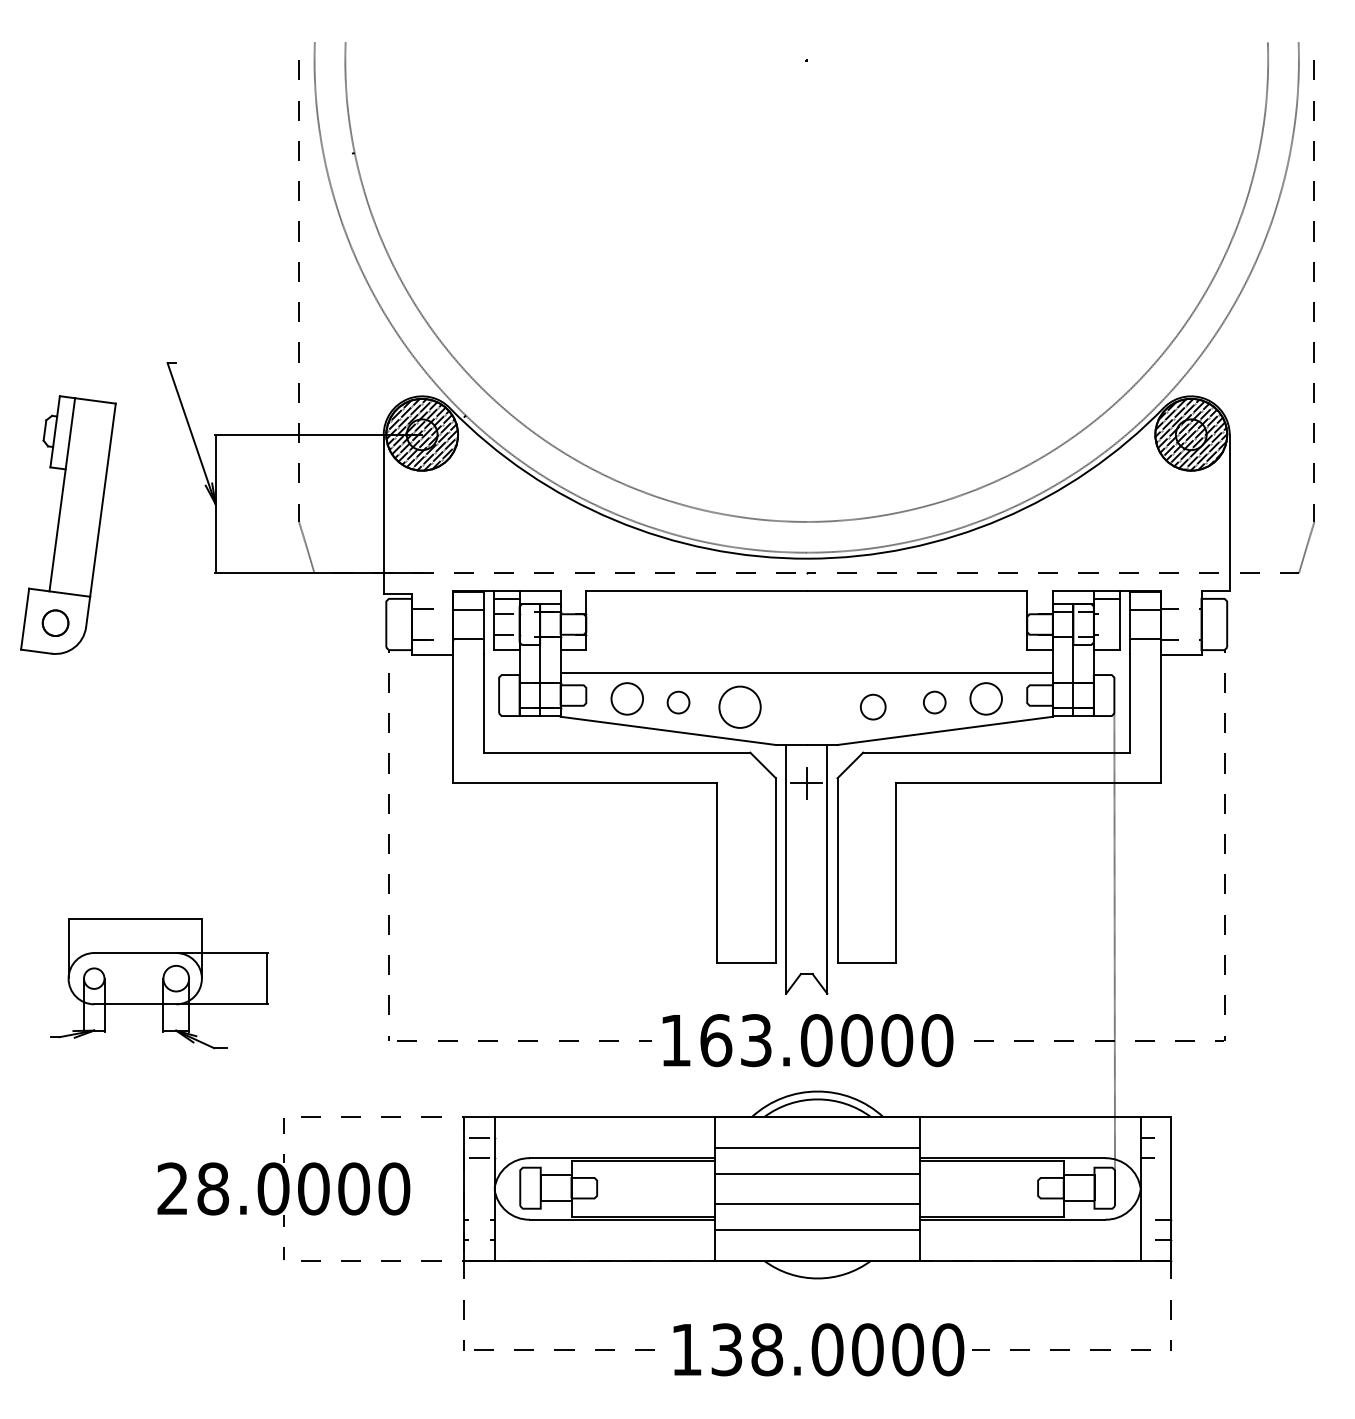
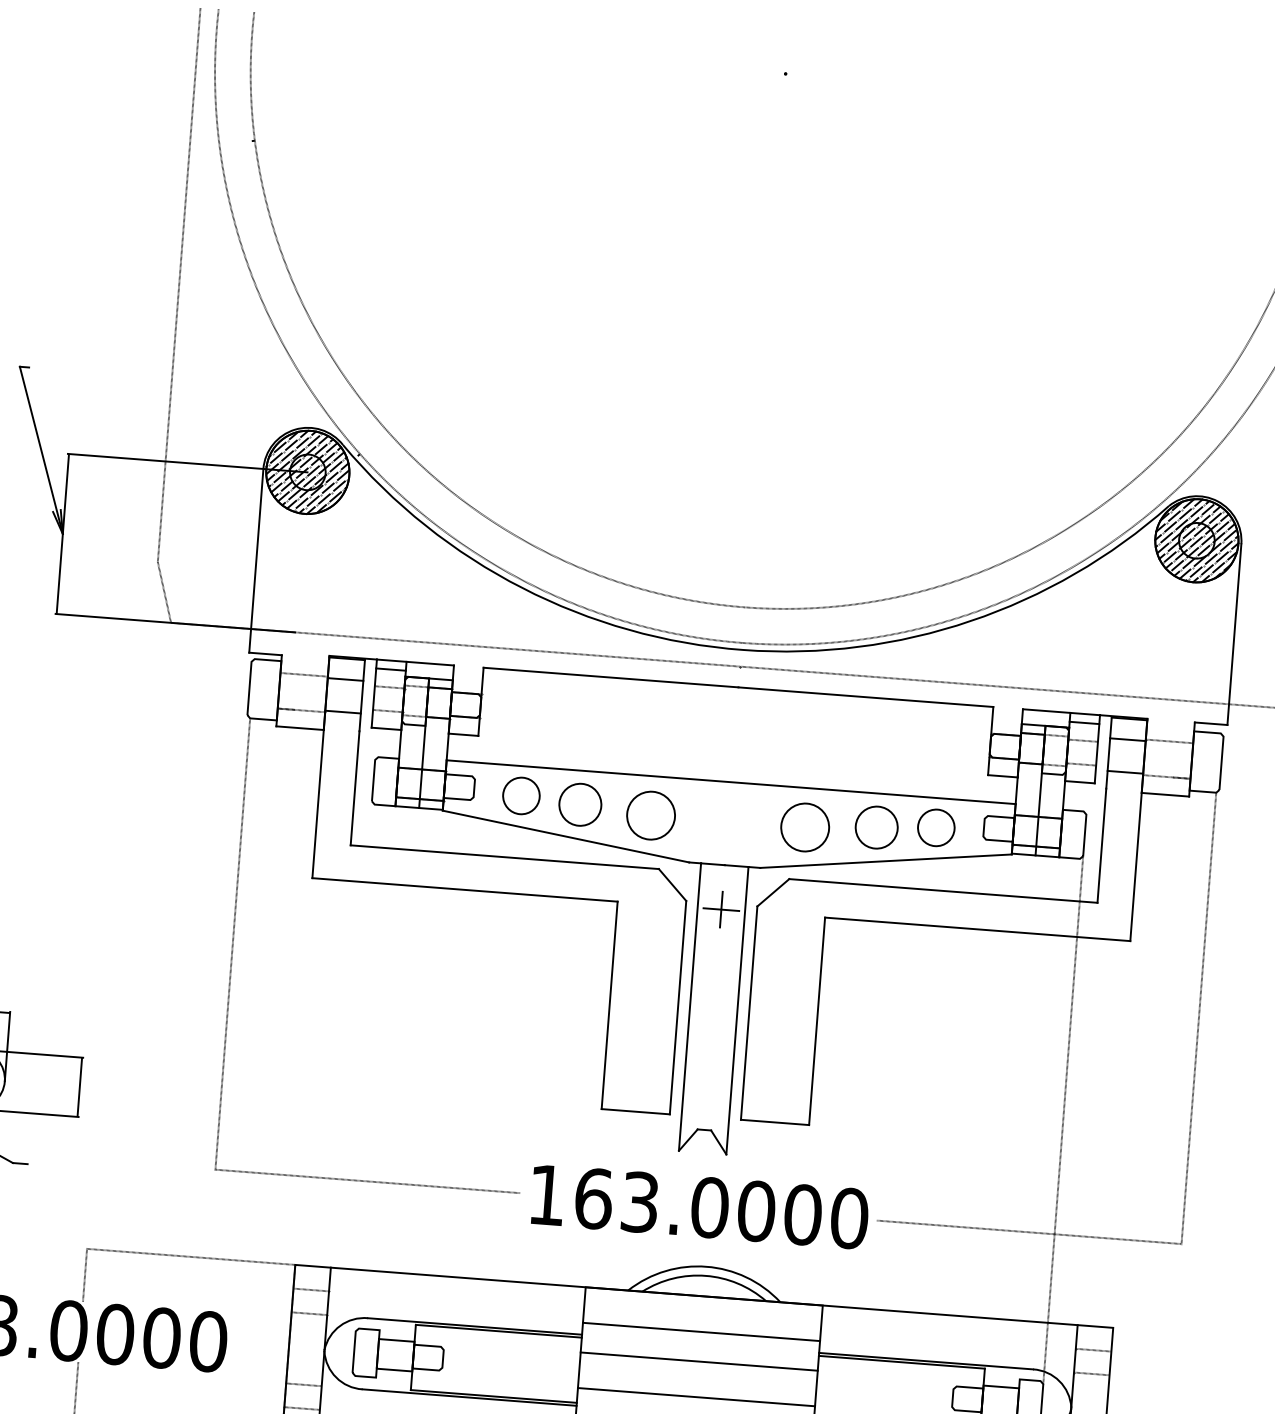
circle: (678, 702) -> (580, 804), size x1.67
circle: (934, 702) -> (876, 827), size x1.67
circle: (872, 706) -> (804, 826), size x1.67

